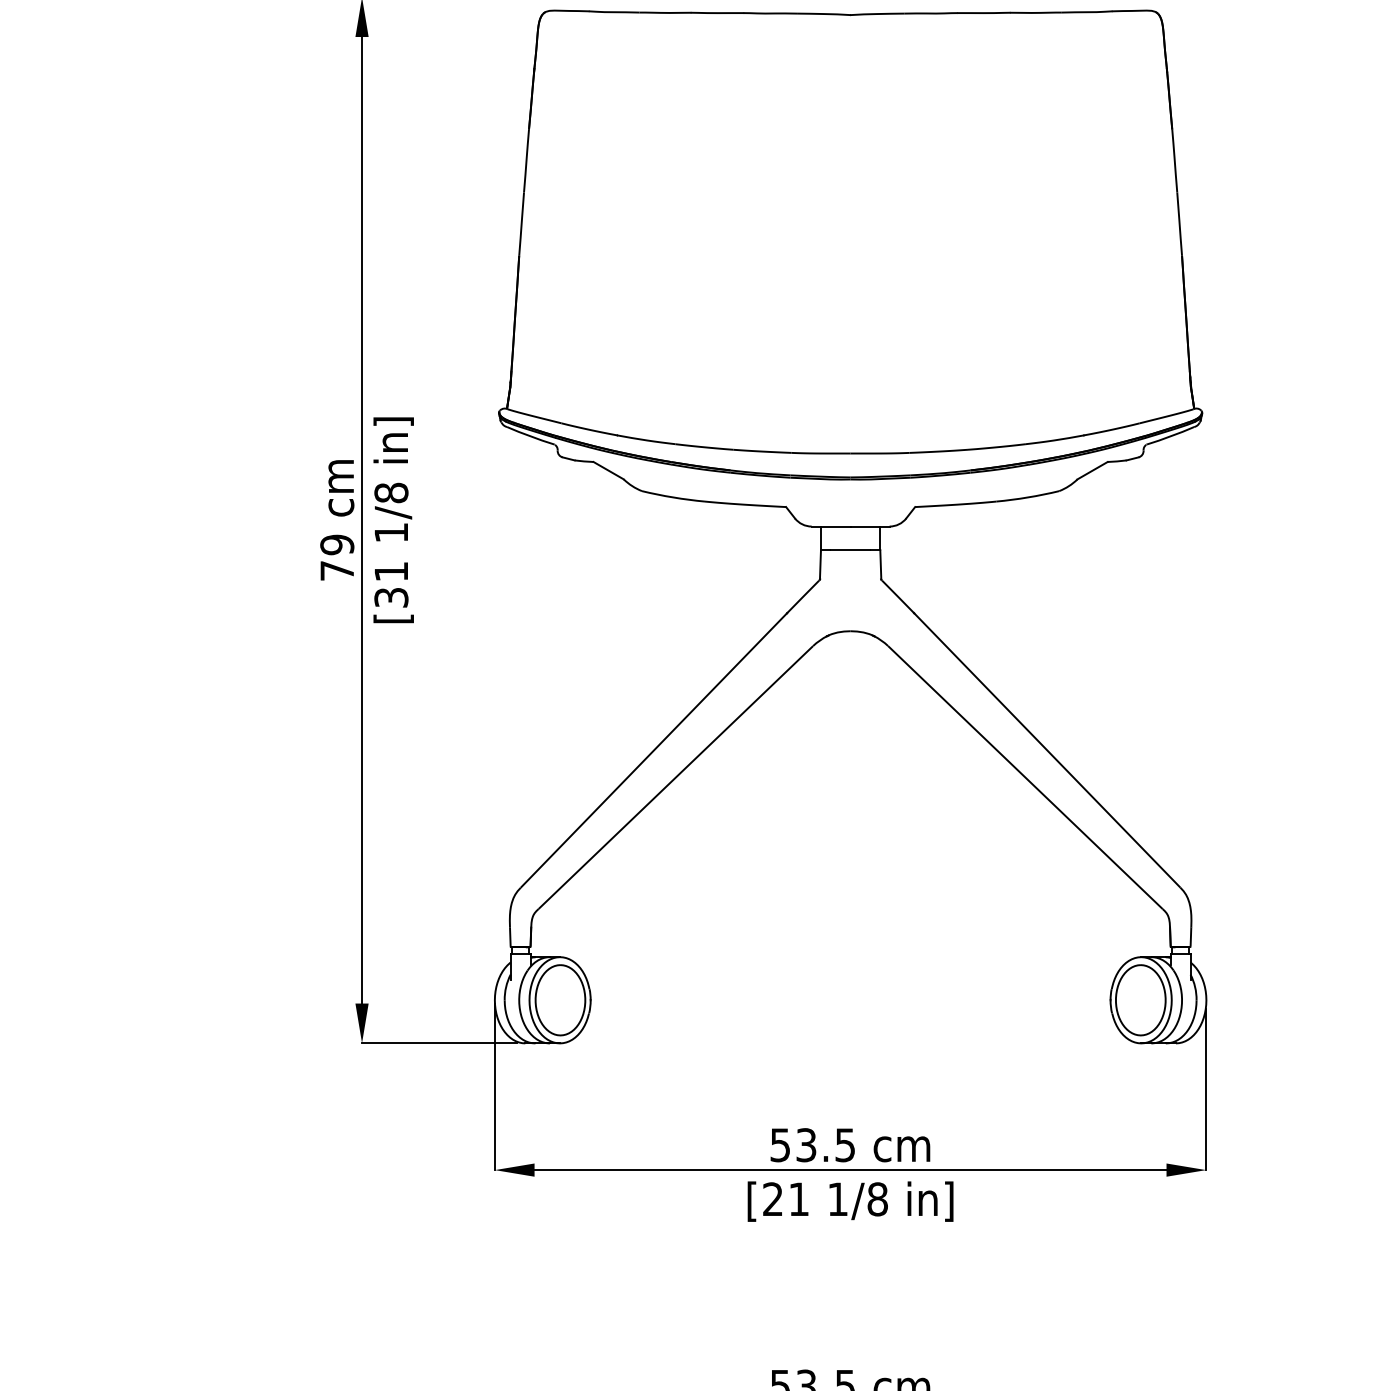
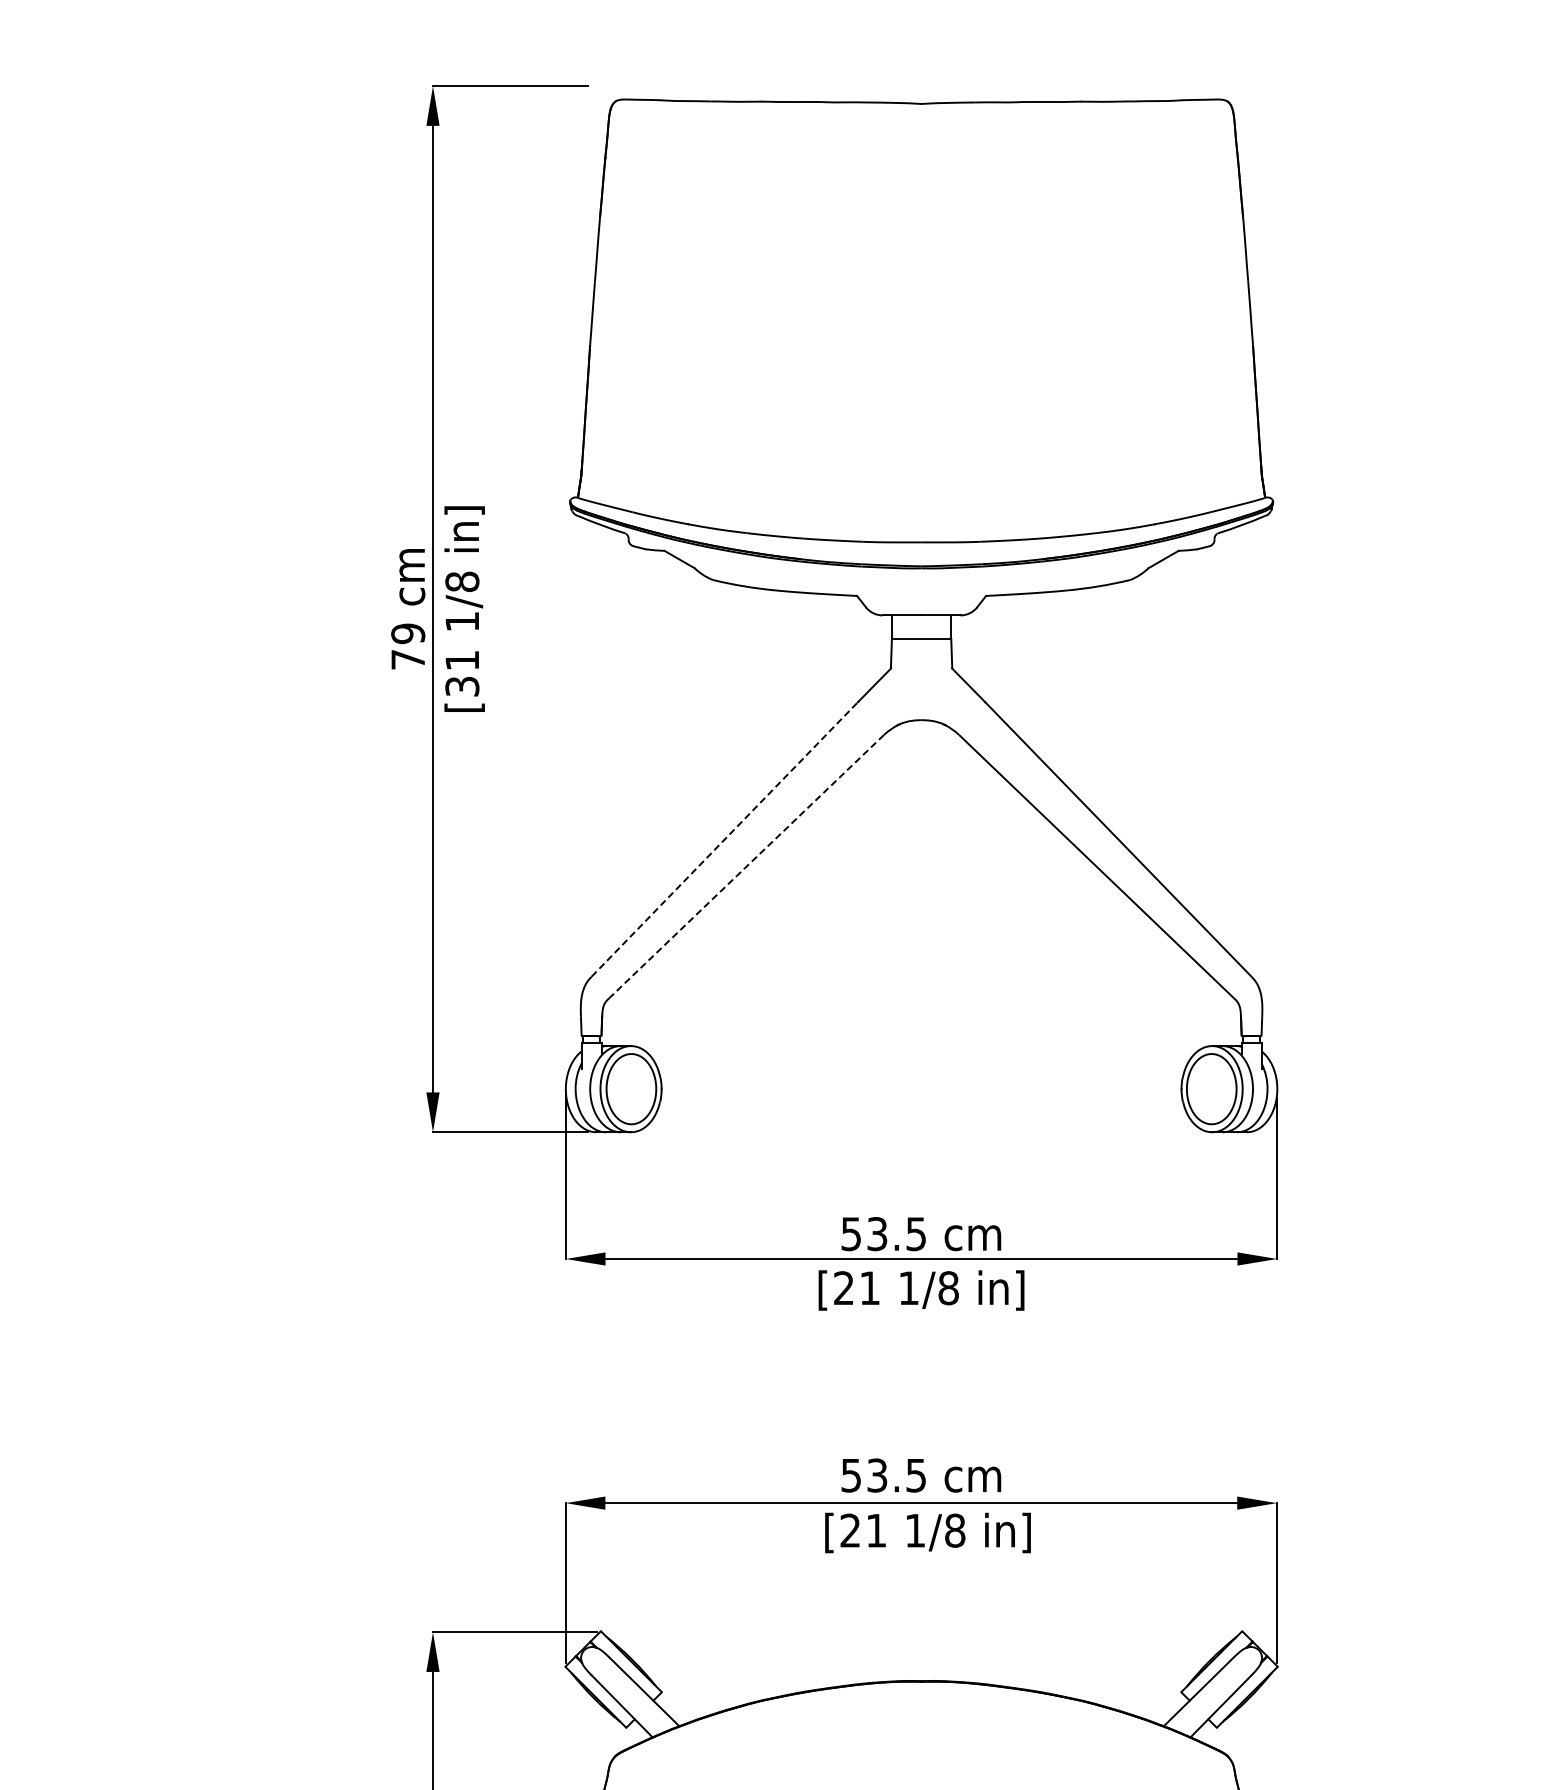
line: (653, 750) -> (724, 839), solid -> dashed
line: (675, 777) -> (746, 866), solid -> dashed

